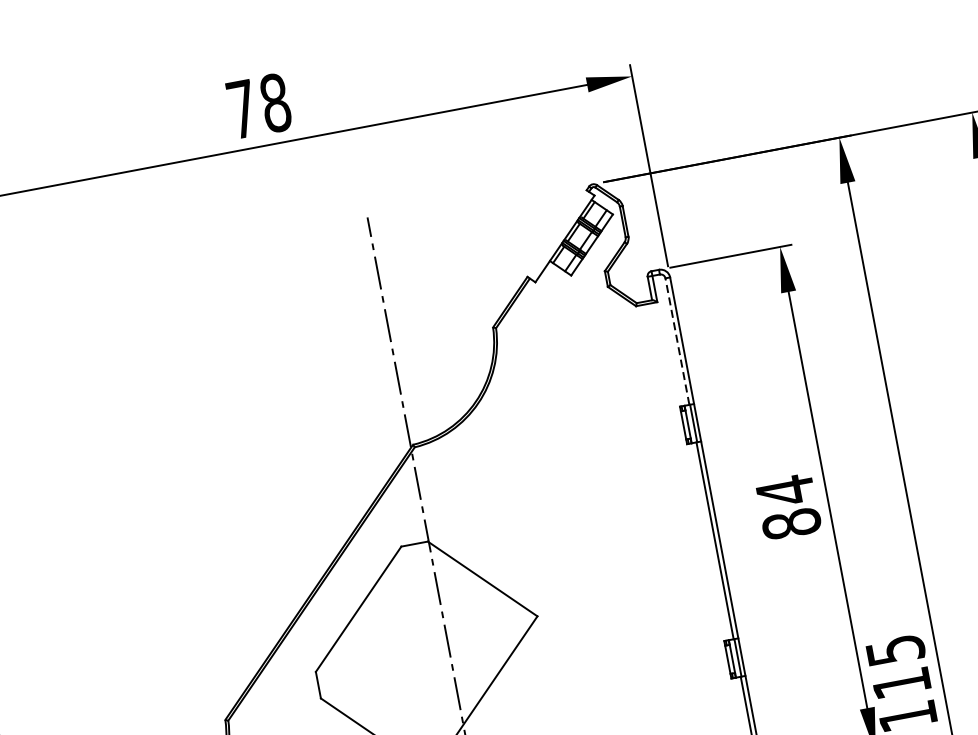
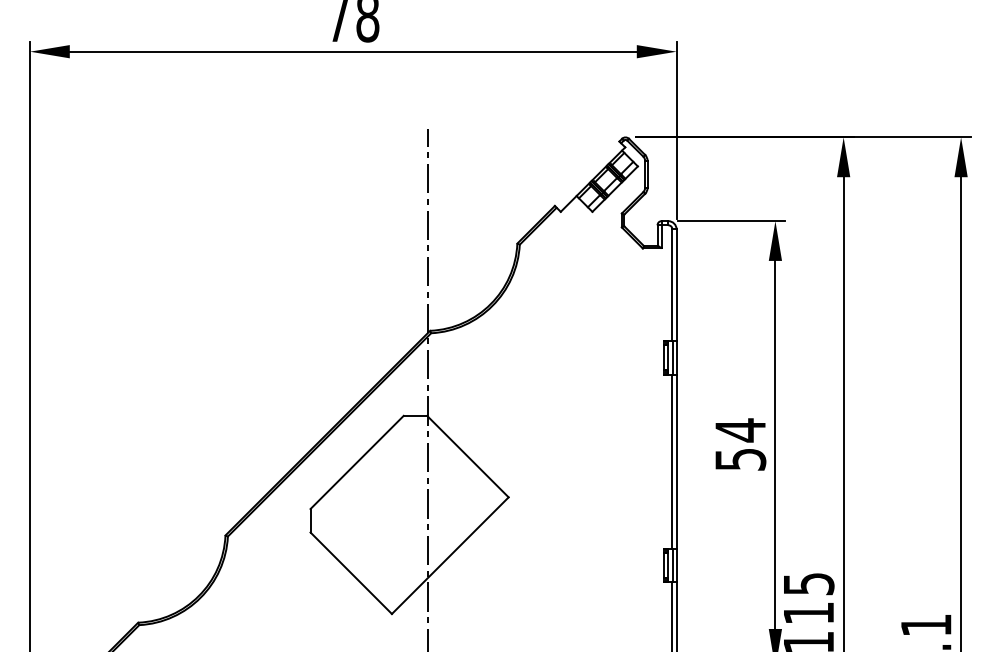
line: (677, 341) -> (672, 285), dashed -> solid
text: (791, 523) -> (740, 459), 84 -> 54

